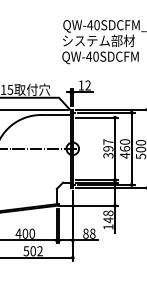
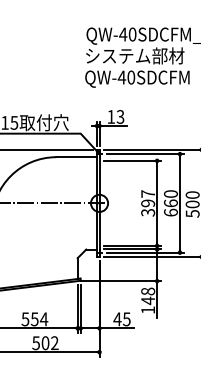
text: (87, 85) -> (119, 116), 12 -> 13
text: (125, 155) -> (171, 212), 460 -> 660
text: (25, 233) -> (34, 318), 400 -> 554
text: (88, 233) -> (120, 318), 88 -> 45

